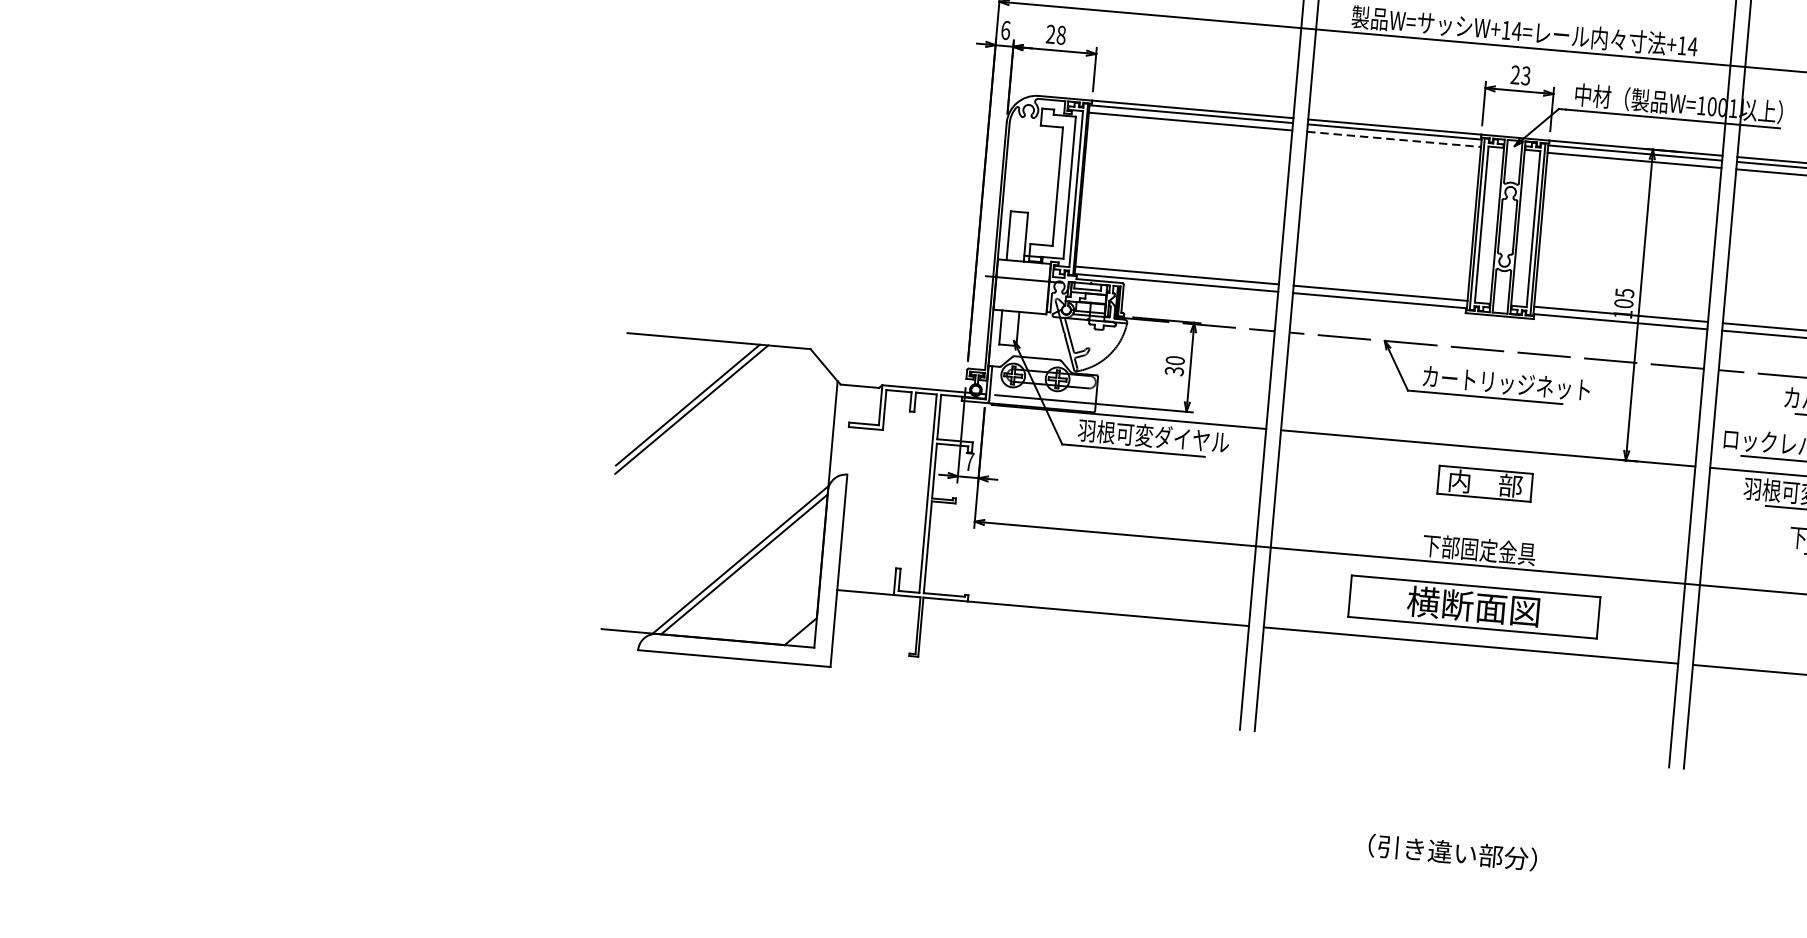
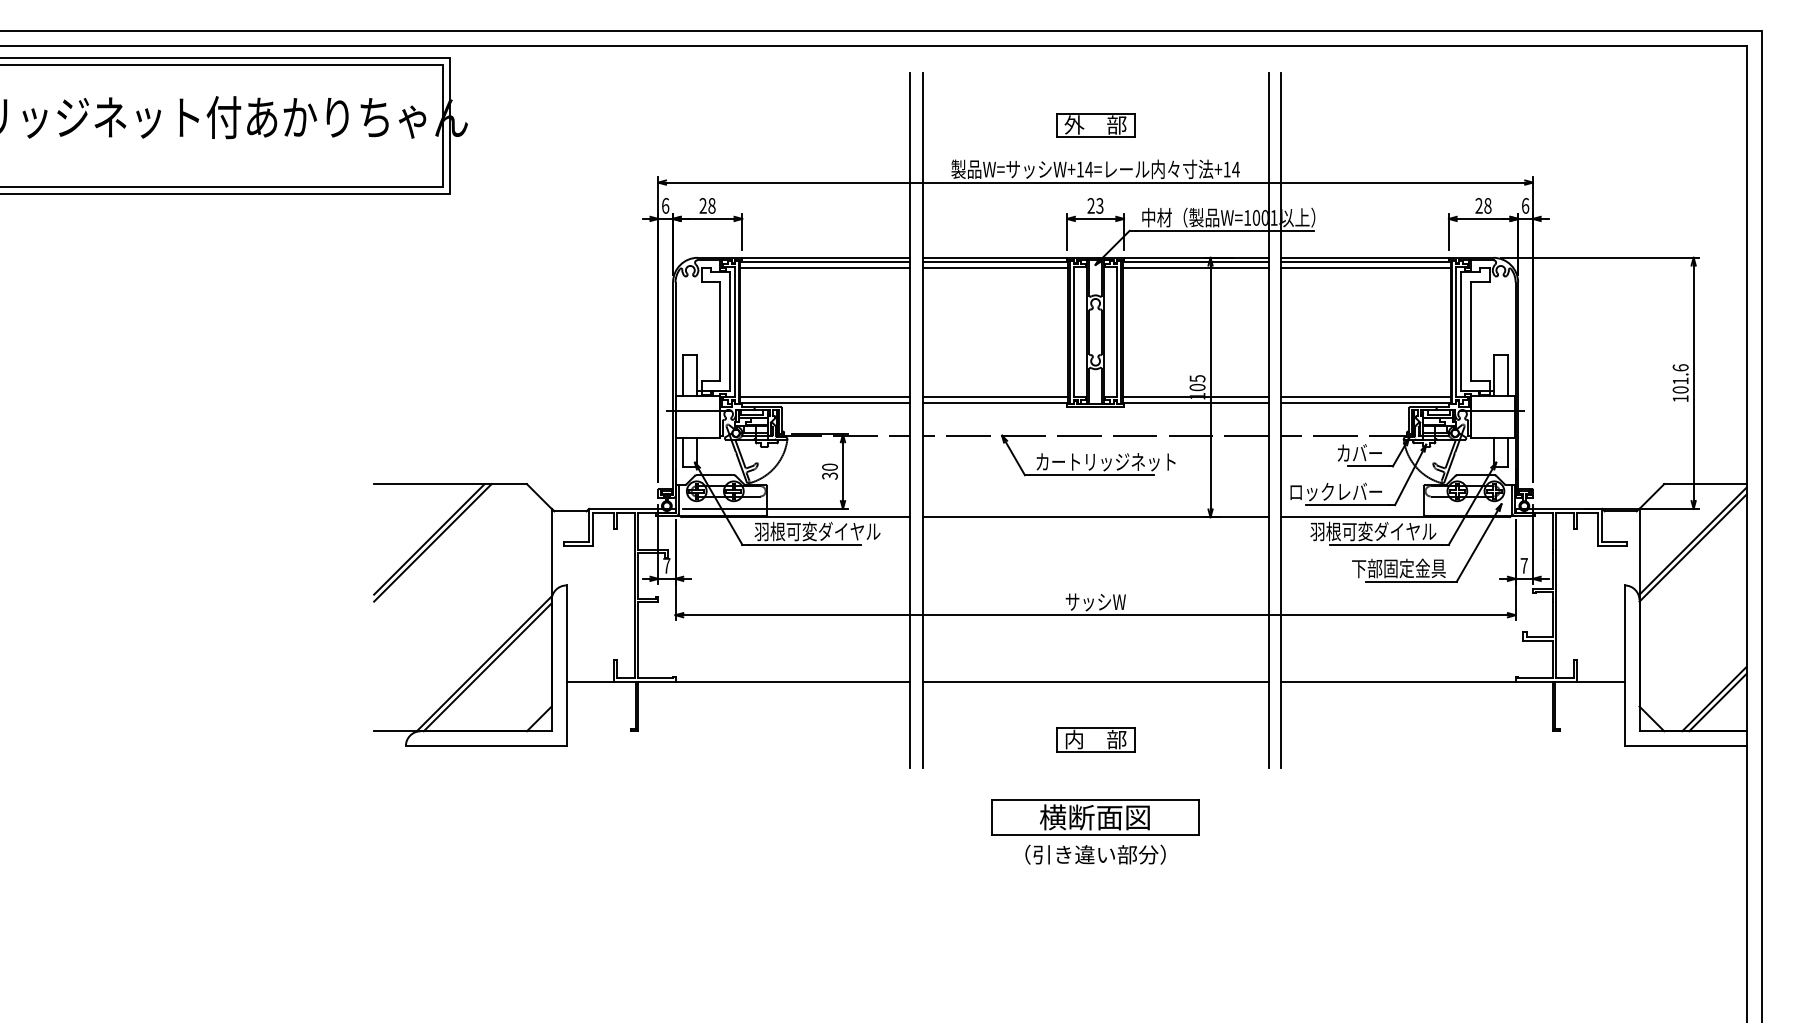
line: (1394, 139) -> (995, 268), dashed -> solid
part: (1485, 483) -> (1095, 739), moved
text: (1479, 549) -> (1095, 601), 下部固定金具 -> サッシW
part: (1474, 606) -> (1095, 817), moved

